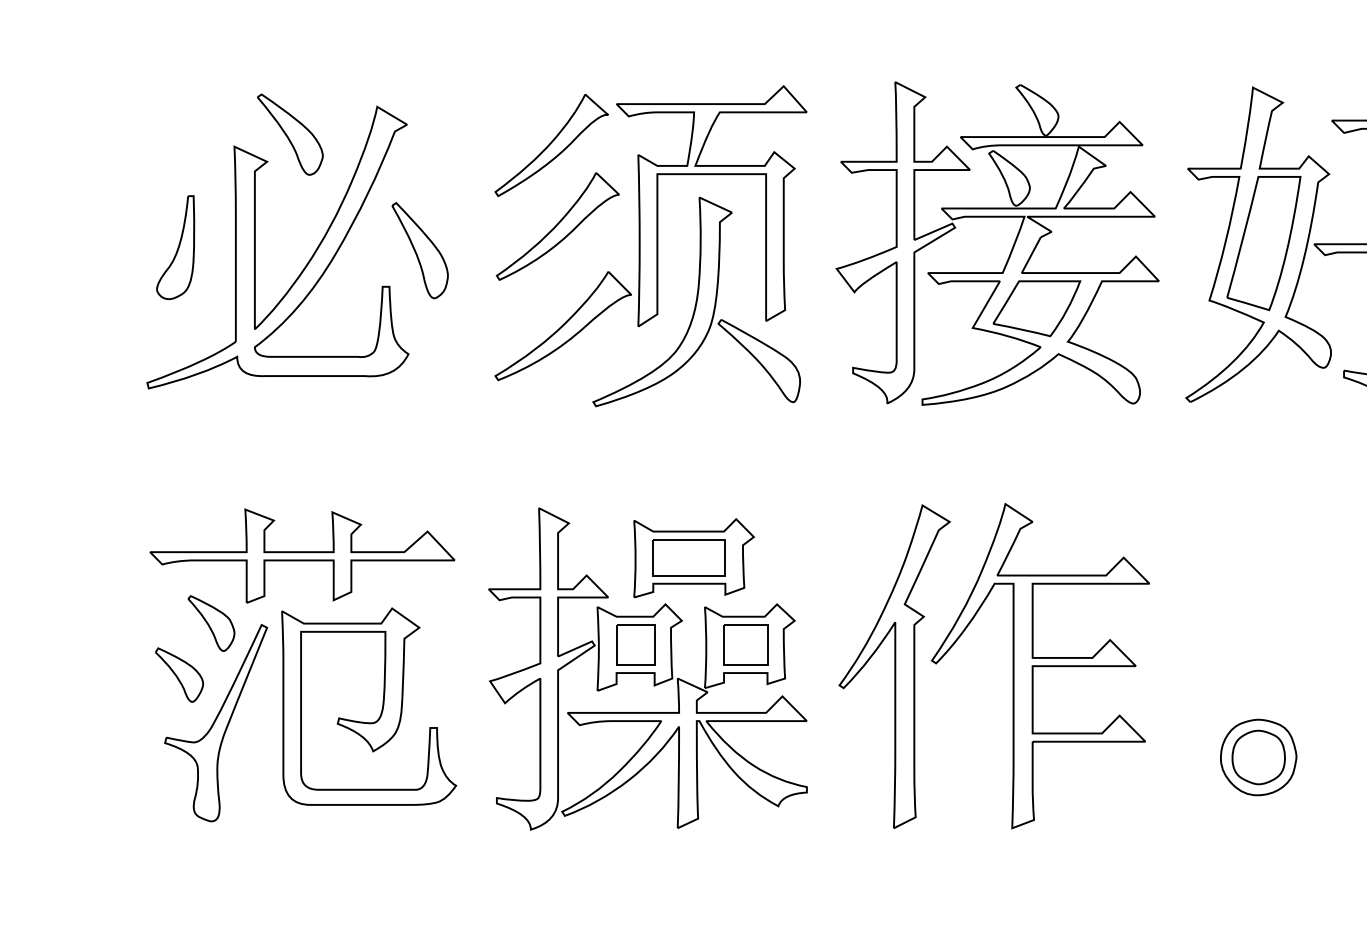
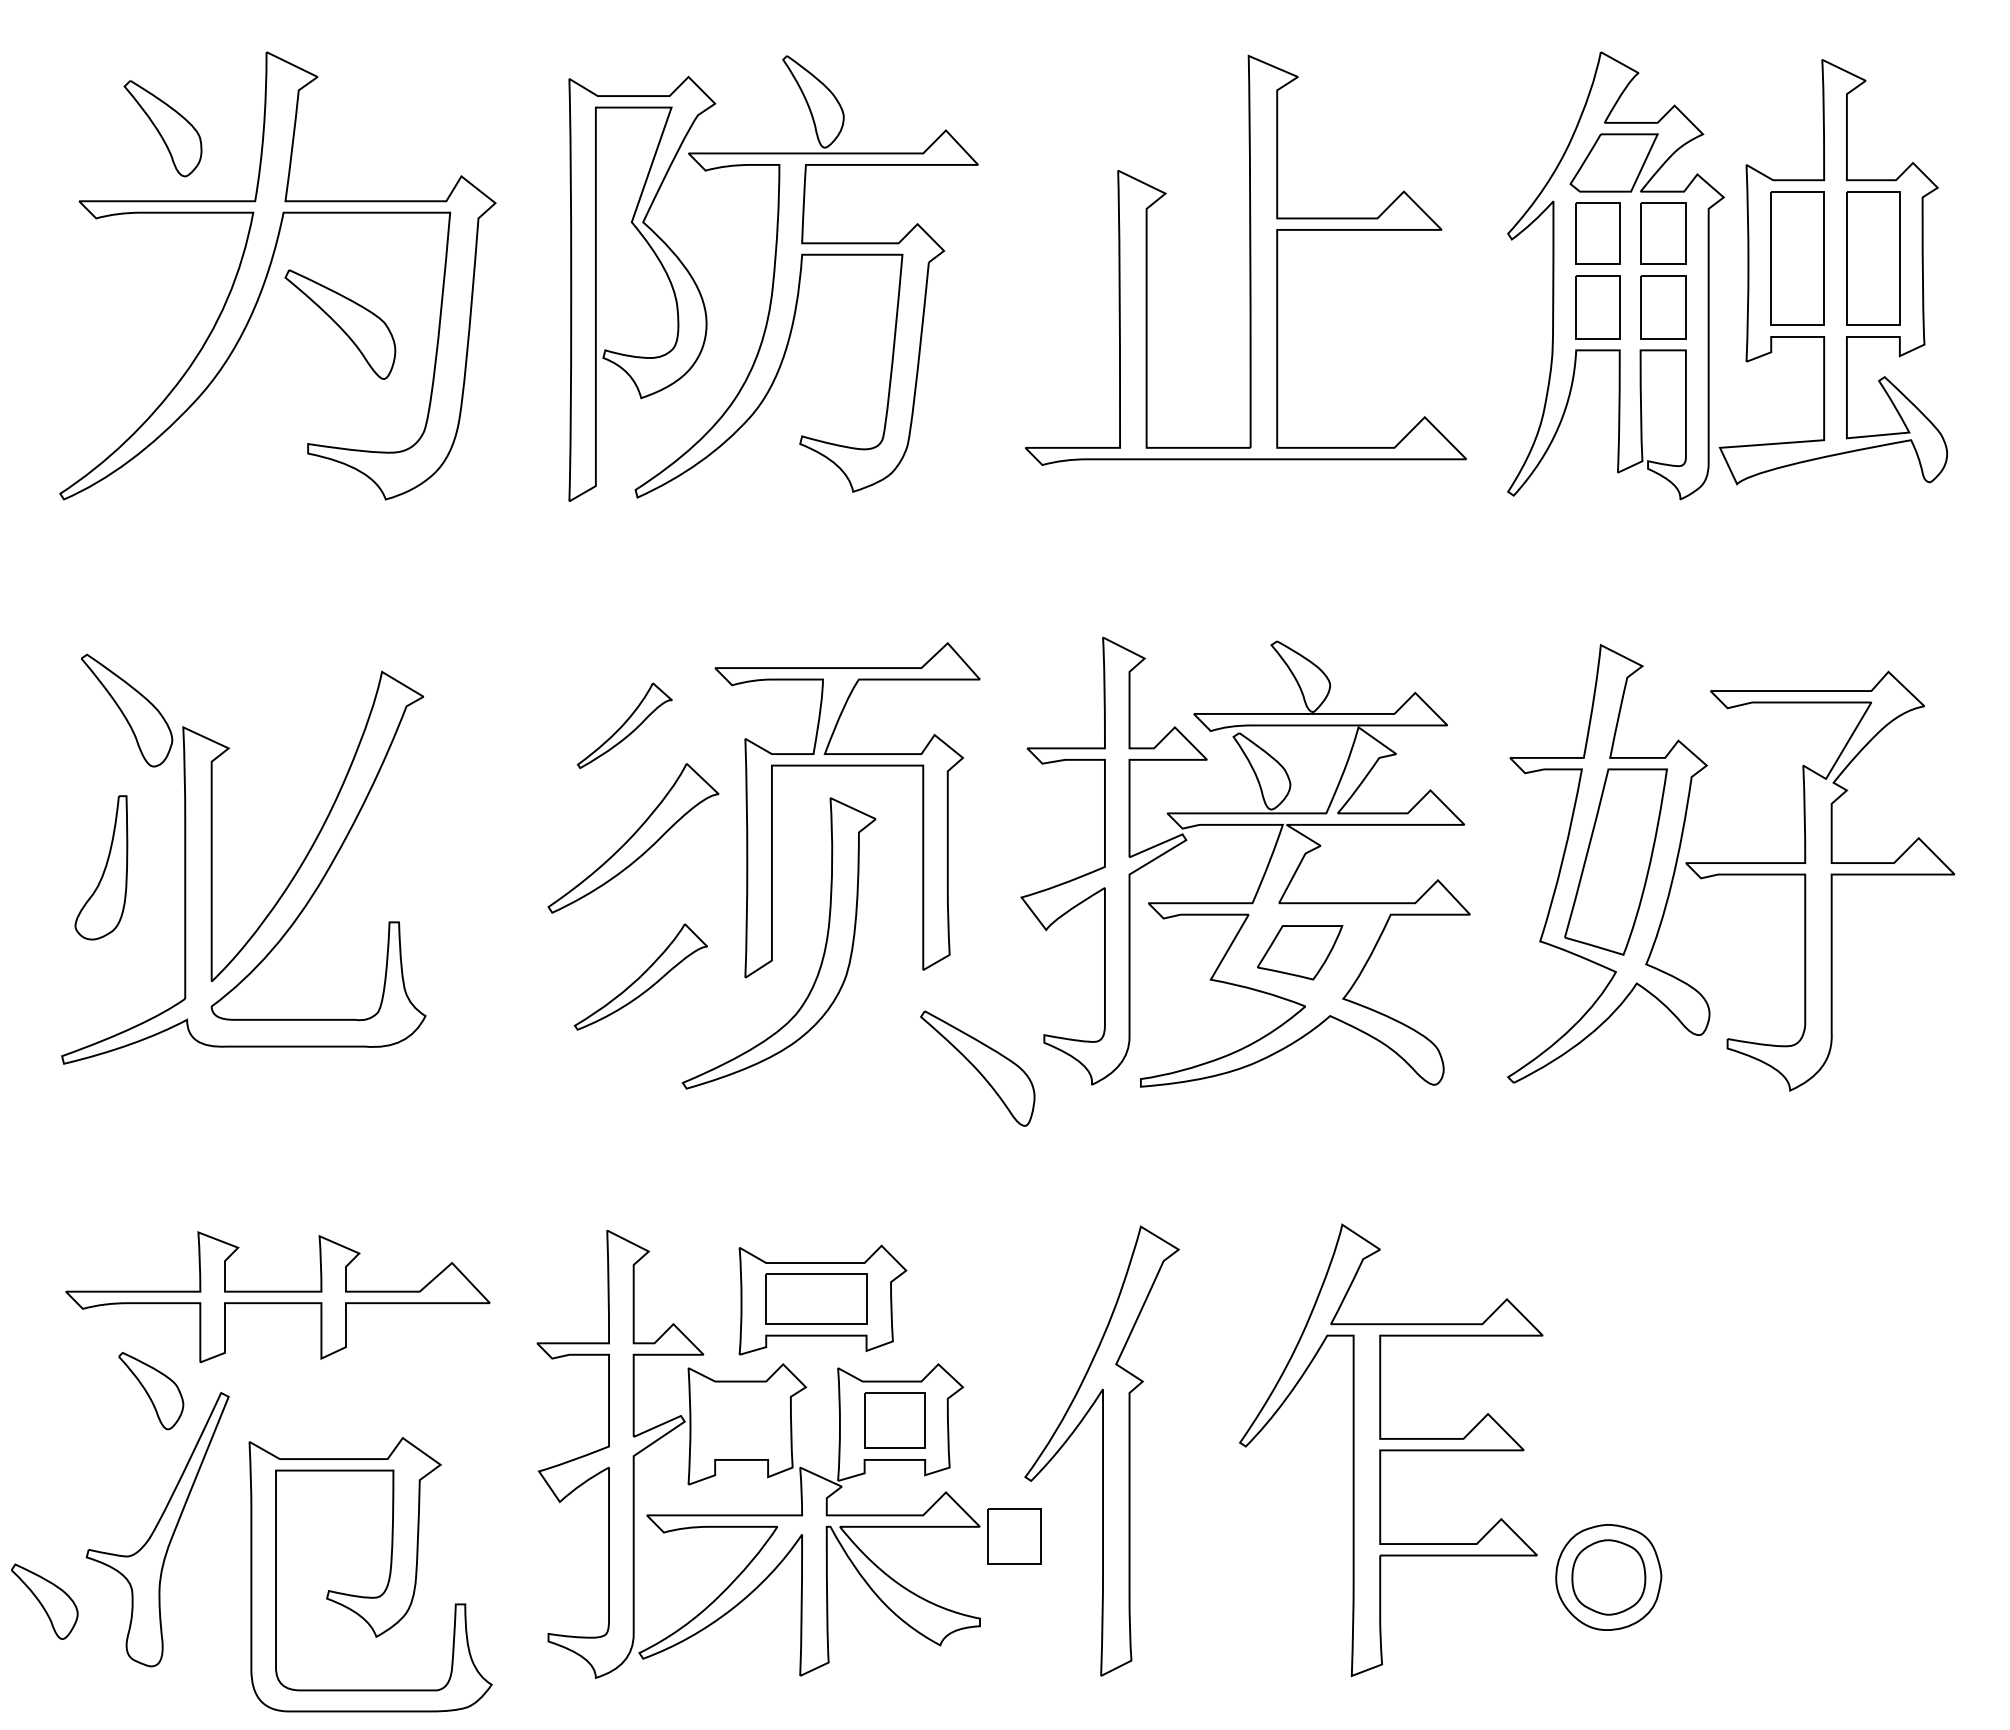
part: (290, 134) -> (127, 710), moved
part: (551, 145) -> (624, 725), size x0.6
part: (419, 250) -> (441, 871), removed
part: (1036, 308) -> (1299, 952), size x0.7
part: (562, 325) -> (640, 976), size x0.7
part: (759, 360) -> (977, 1068), moved
part: (635, 644) -> (1014, 1536), moved
part: (1040, 665) -> (1391, 1449), moved
part: (179, 674) -> (44, 1601), moved
part: (381, 708) -> (388, 1577), moved

